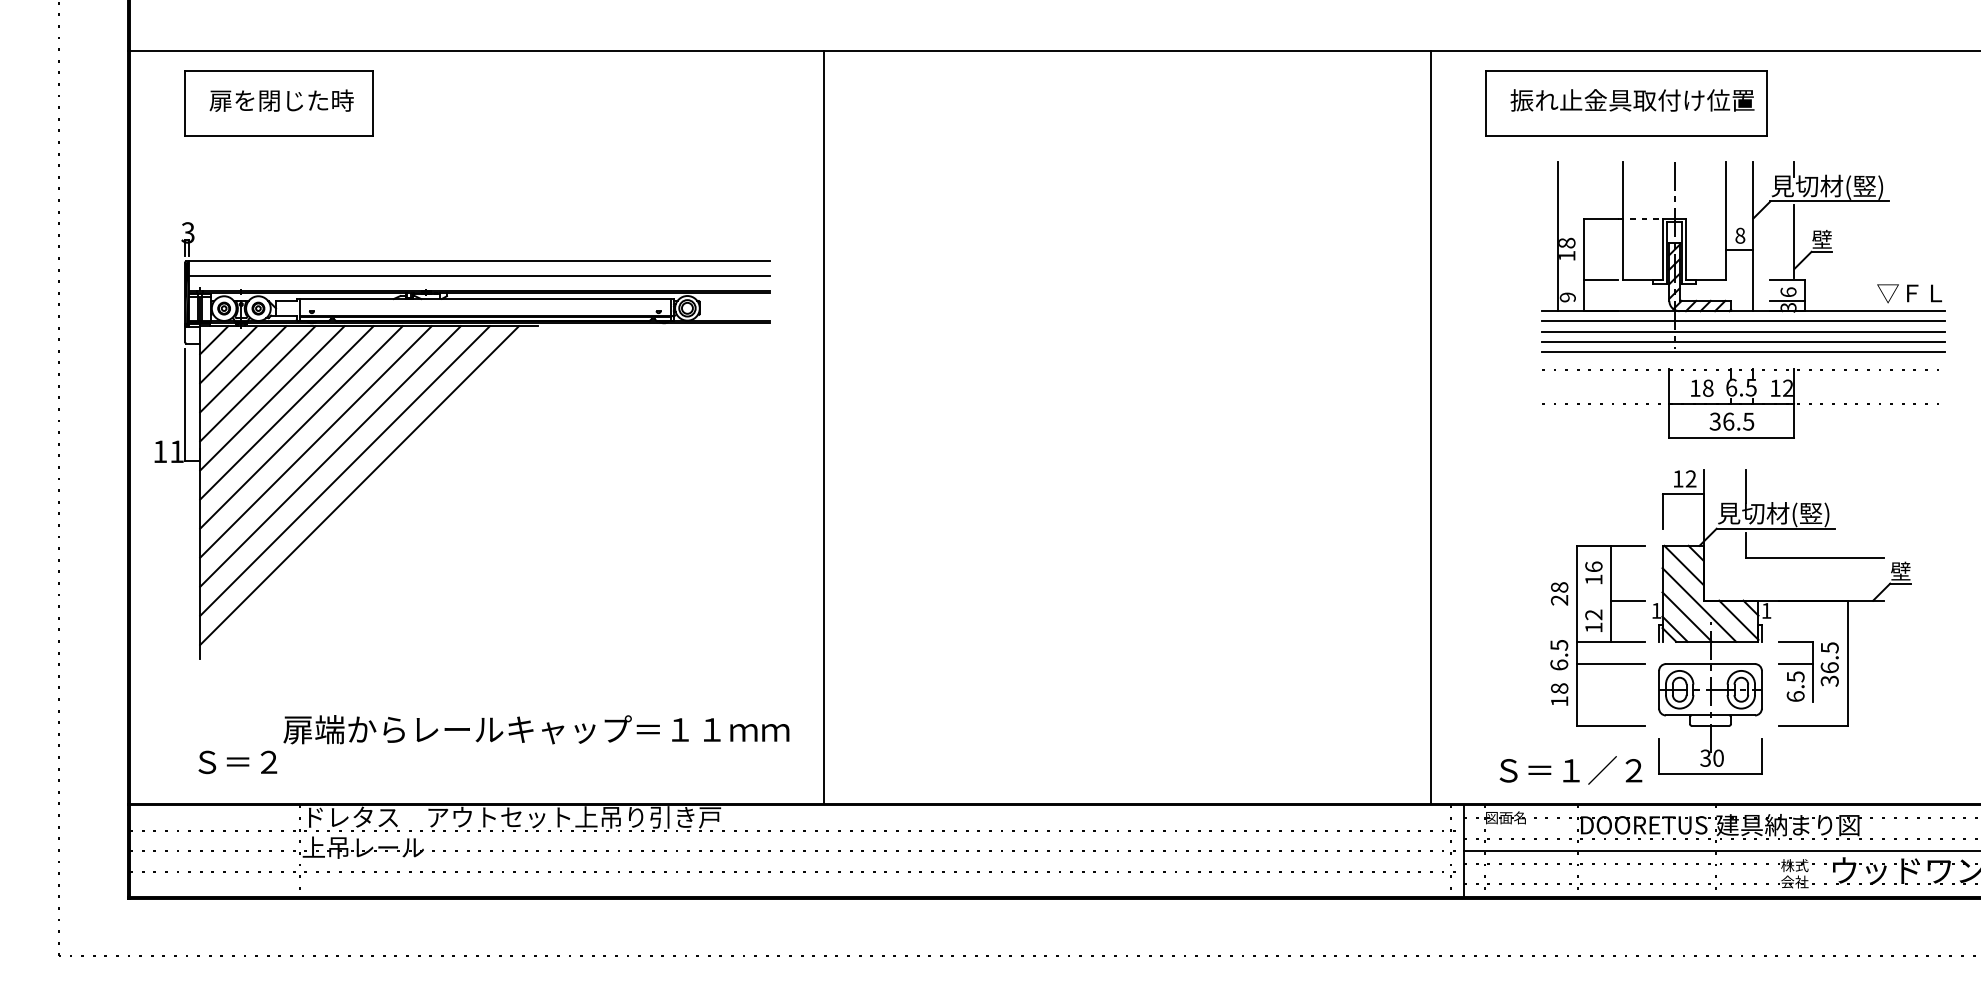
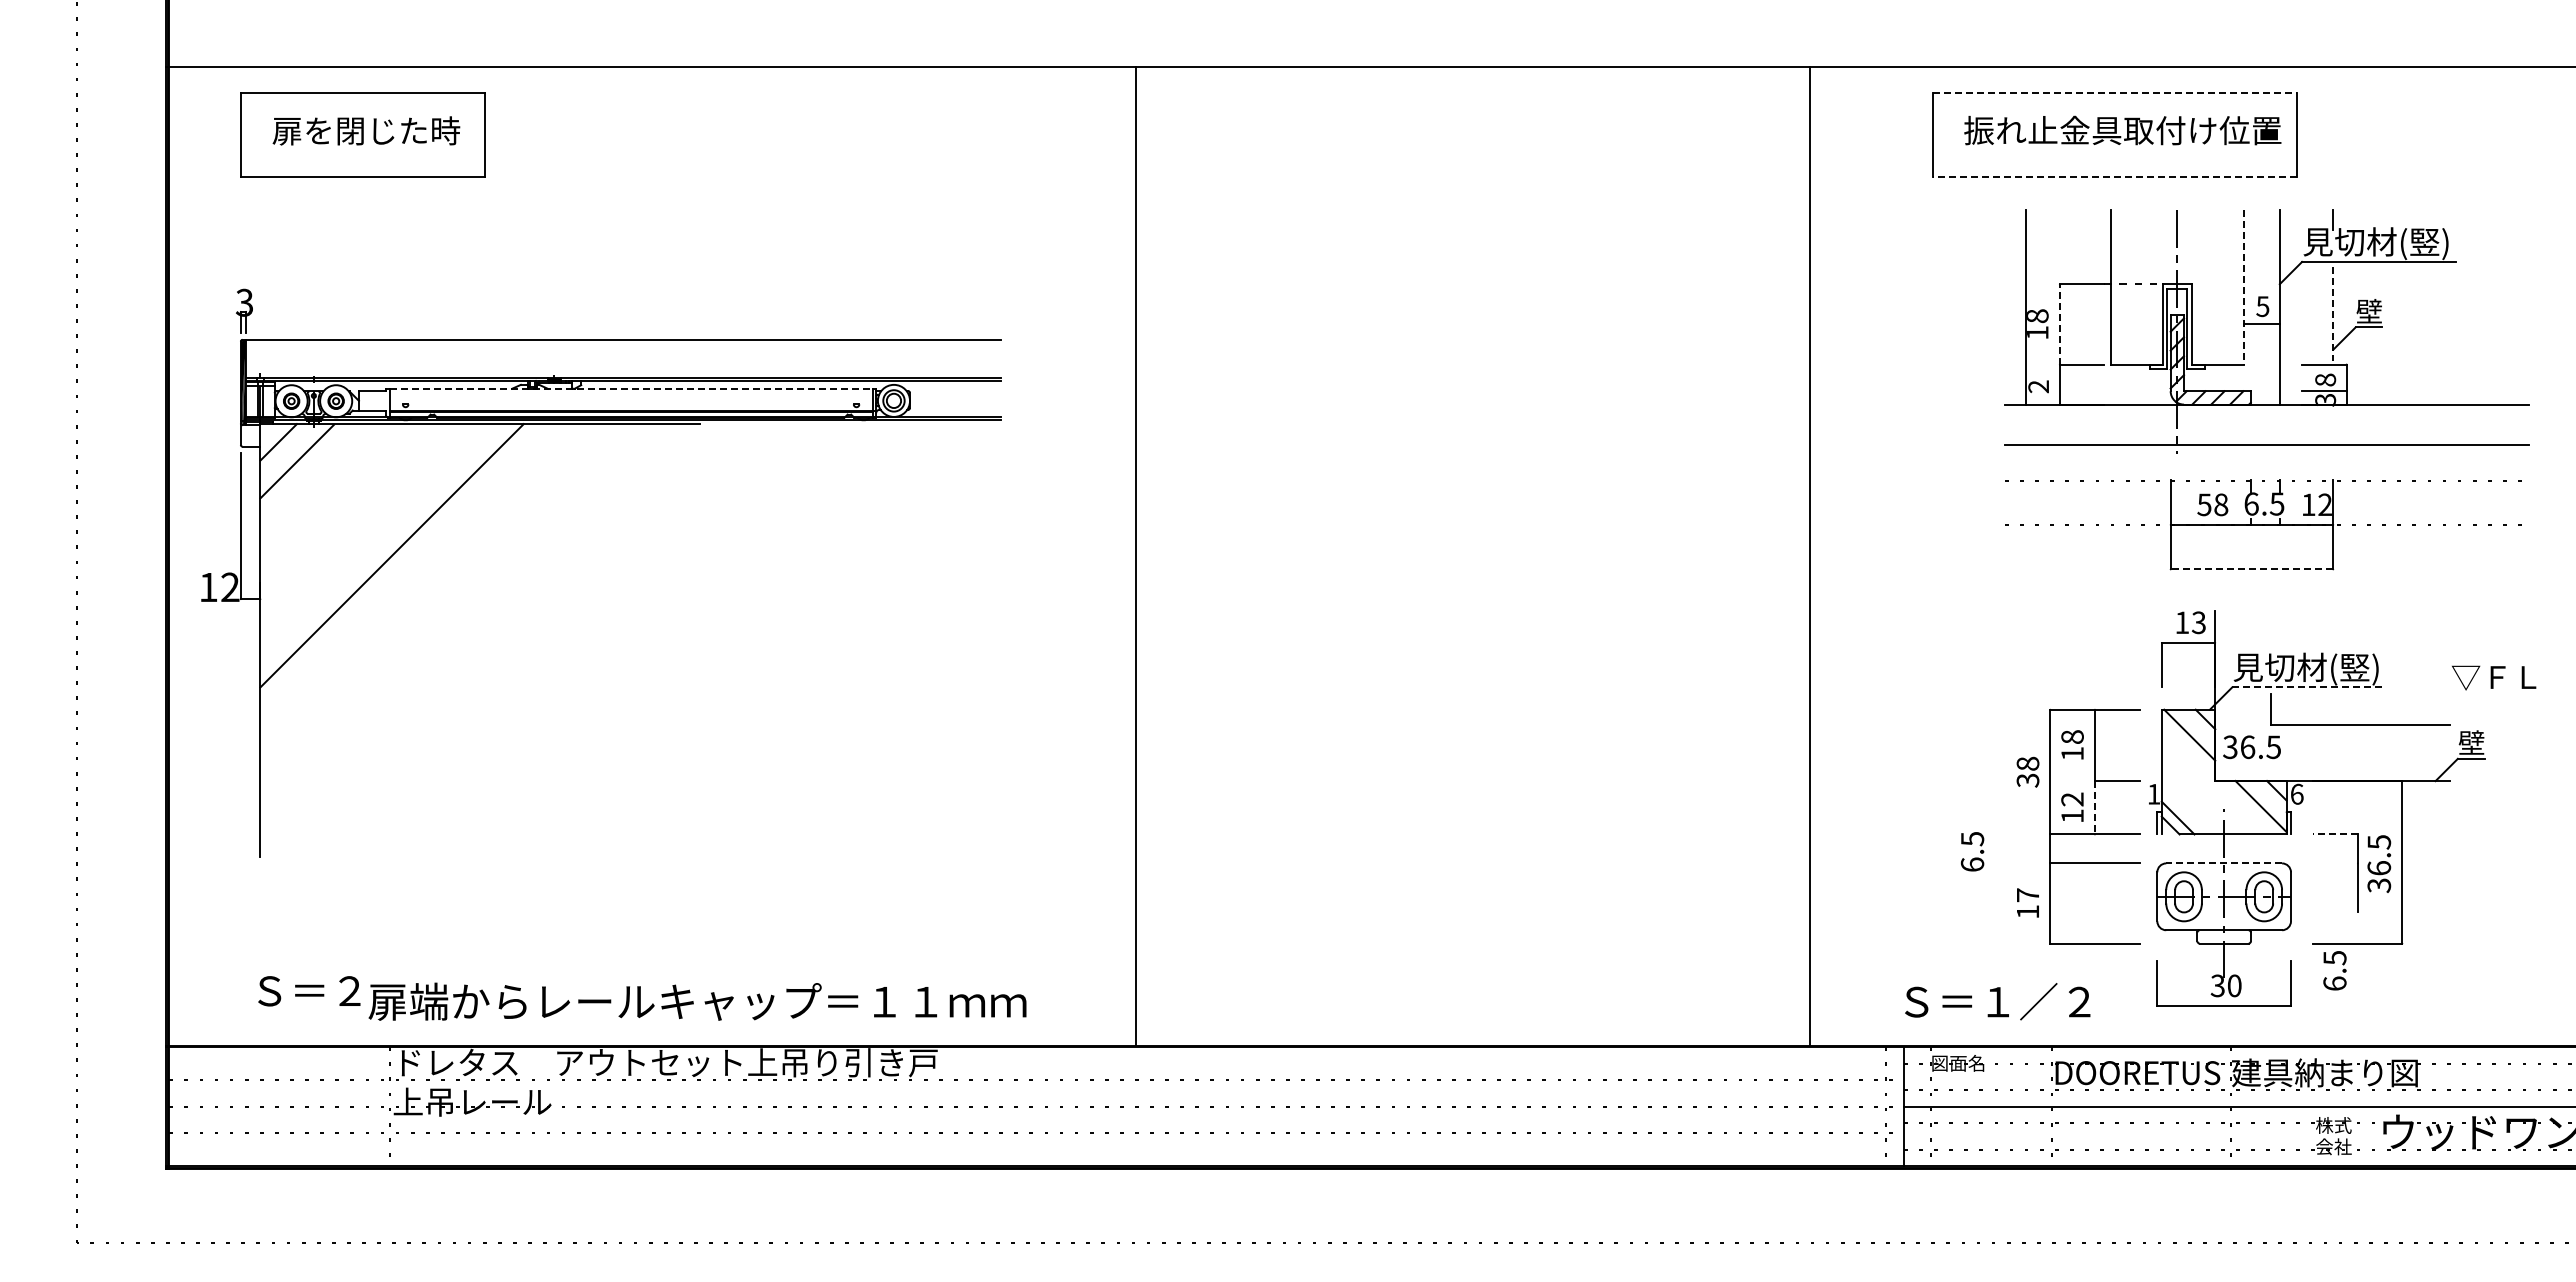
line: (1626, 71) -> (2115, 92), solid -> dashed
line: (1626, 136) -> (2114, 177), solid -> dashed
line: (1726, 221) -> (2244, 287), solid -> dashed
text: (1739, 235) -> (2262, 306), 8 -> 5
line: (1794, 241) -> (2333, 313), solid -> dashed
line: (1583, 248) -> (2059, 323), solid -> dashed
line: (479, 276) -> (623, 359), removed
text: (1788, 291) -> (2325, 379), 6 -> 8
text: (1909, 293) -> (2494, 677), moved
text: (1567, 297) -> (2038, 386), 9 -> 2
line: (485, 298) -> (631, 388), solid -> dashed
line: (1743, 321) -> (2266, 417), removed
line: (1743, 331) -> (2266, 431), removed
line: (1743, 352) -> (2266, 458), removed
line: (243, 369) -> (316, 480), removed
line: (257, 384) -> (335, 499), removed
text: (1695, 388) -> (2204, 504), 18 -> 58
line: (272, 398) -> (354, 517), removed
line: (286, 412) -> (372, 536), removed
text: (1731, 421) -> (2251, 747), moved
line: (824, 427) -> (1136, 555), moved
line: (1431, 427) -> (1810, 555), moved
line: (1731, 438) -> (2251, 569), solid -> dashed
line: (315, 441) -> (410, 574), removed
text: (177, 451) -> (230, 586), 11 -> 12
line: (330, 456) -> (429, 593), removed
line: (344, 471) -> (448, 612), removed
text: (1690, 479) -> (2198, 623), 12 -> 13
line: (359, 485) -> (467, 631), removed
line: (1746, 486) -> (2270, 632), removed
line: (1776, 528) -> (2309, 687), solid -> dashed
text: (1593, 566) -> (2072, 736), 16 -> 18
text: (1560, 600) -> (2028, 780), 28 -> 38
line: (1699, 604) -> (2209, 786), removed
text: (1766, 610) -> (2297, 793), 1 -> 6
line: (1686, 617) -> (2193, 802), removed
line: (1610, 621) -> (2094, 807), solid -> dashed
line: (1796, 641) -> (2335, 834), solid -> dashed
text: (1559, 654) -> (1972, 851), moved
line: (1710, 664) -> (2224, 863), solid -> dashed
line: (1796, 664) -> (2335, 863), removed
text: (1795, 686) -> (2334, 970), moved
text: (1559, 688) -> (2027, 895), 18 -> 17
text: (536, 729) -> (697, 1001), moved
text: (1570, 770) -> (1997, 1001), moved

